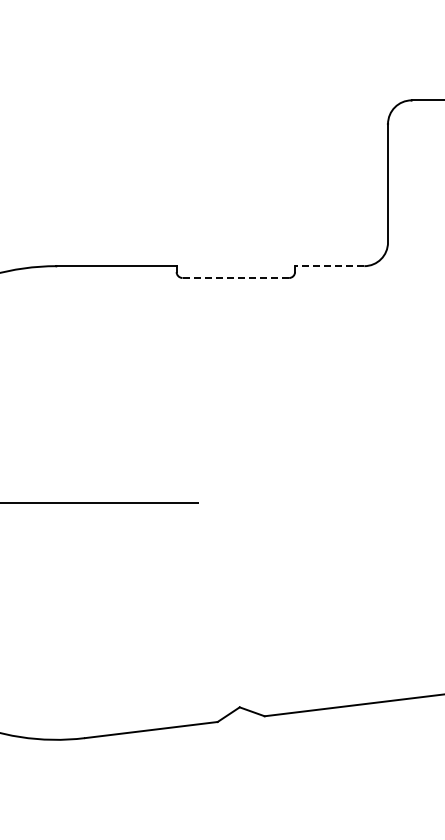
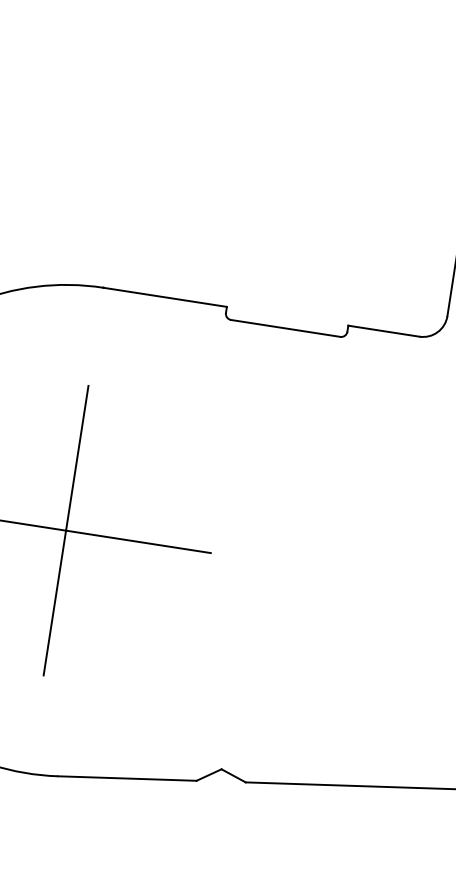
line: (329, 266) -> (383, 331), dashed -> solid
line: (235, 278) -> (285, 328), dashed -> solid
line: (56, 502) -> (66, 530), added

